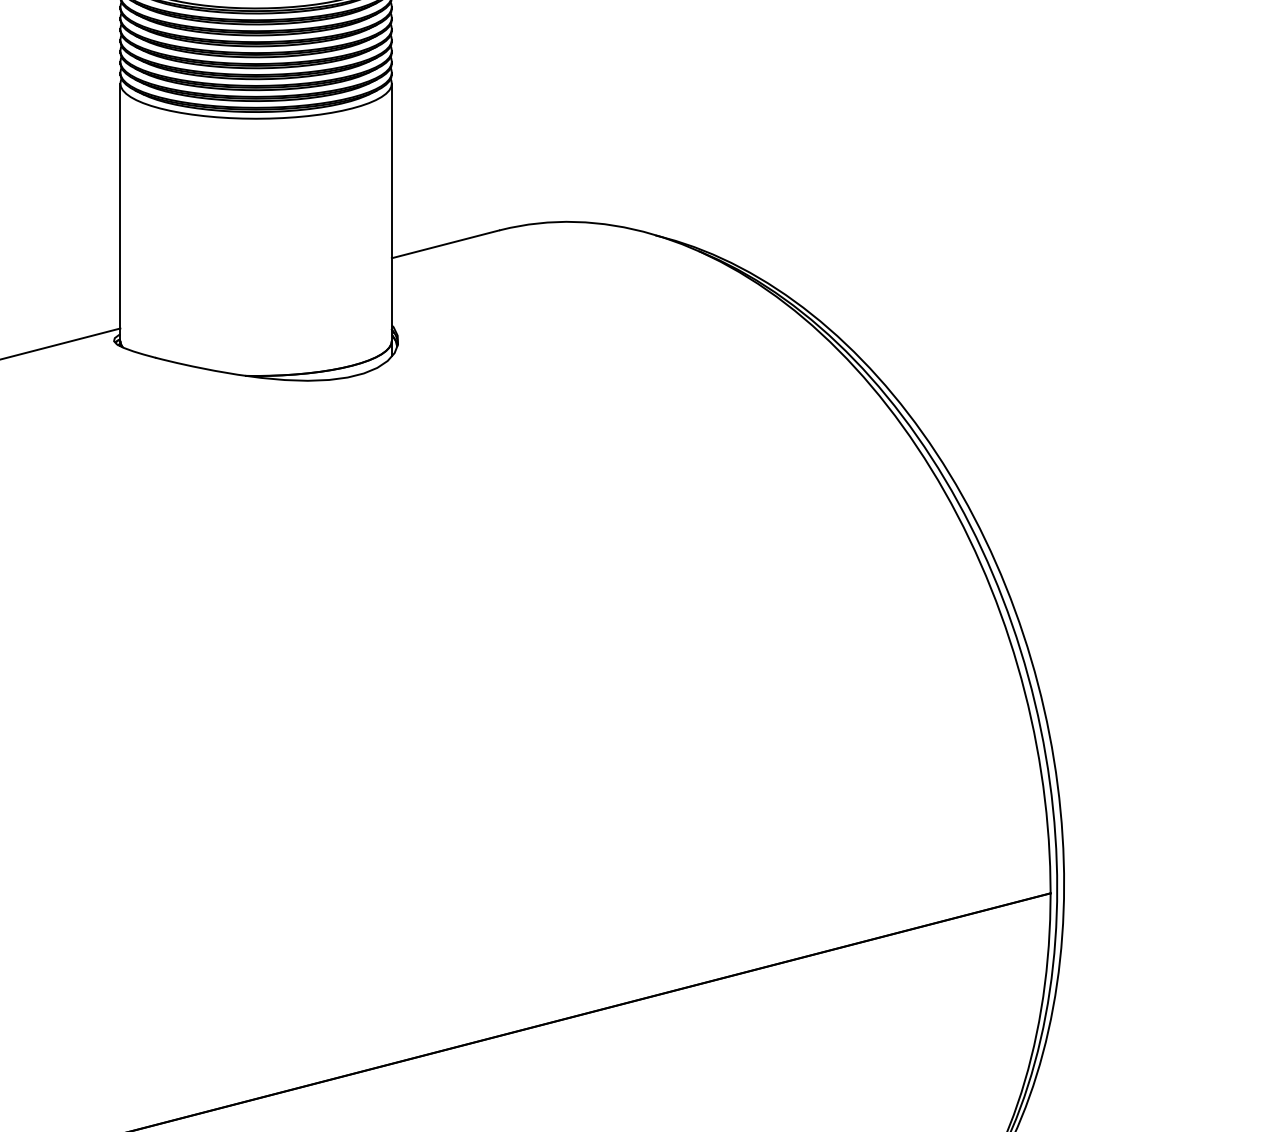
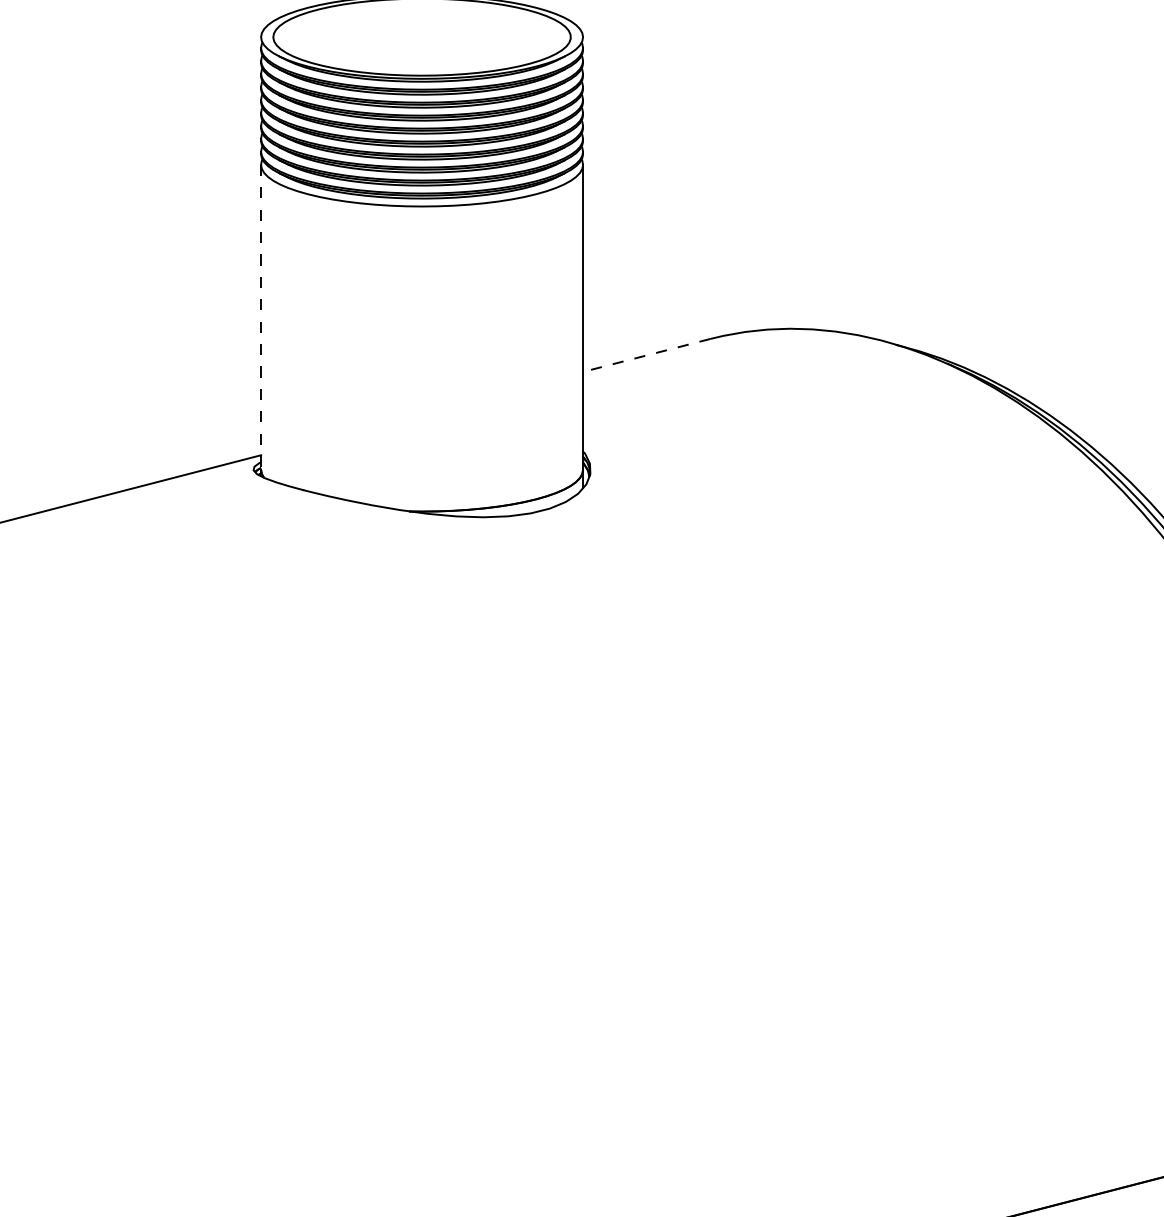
line: (120, 212) -> (261, 317), solid -> dashed
line: (445, 244) -> (646, 355), solid -> dashed

